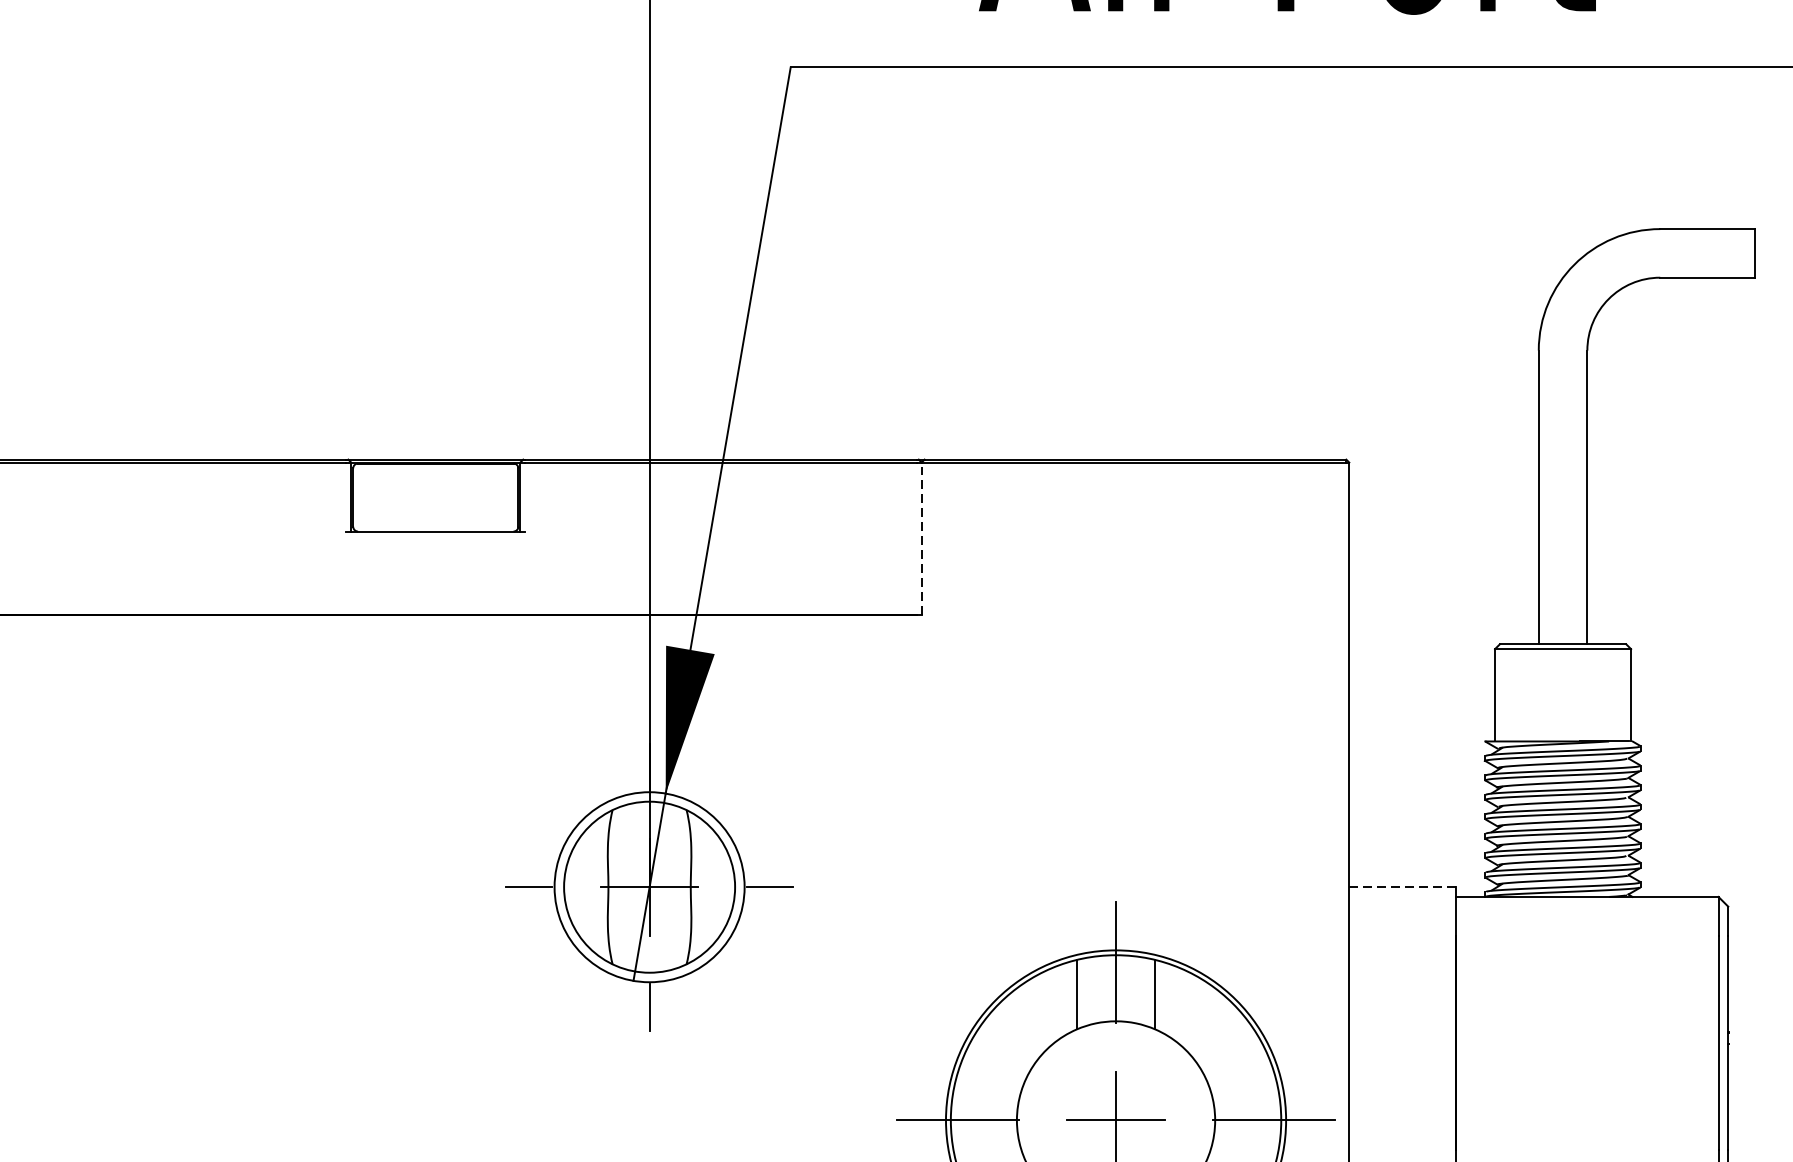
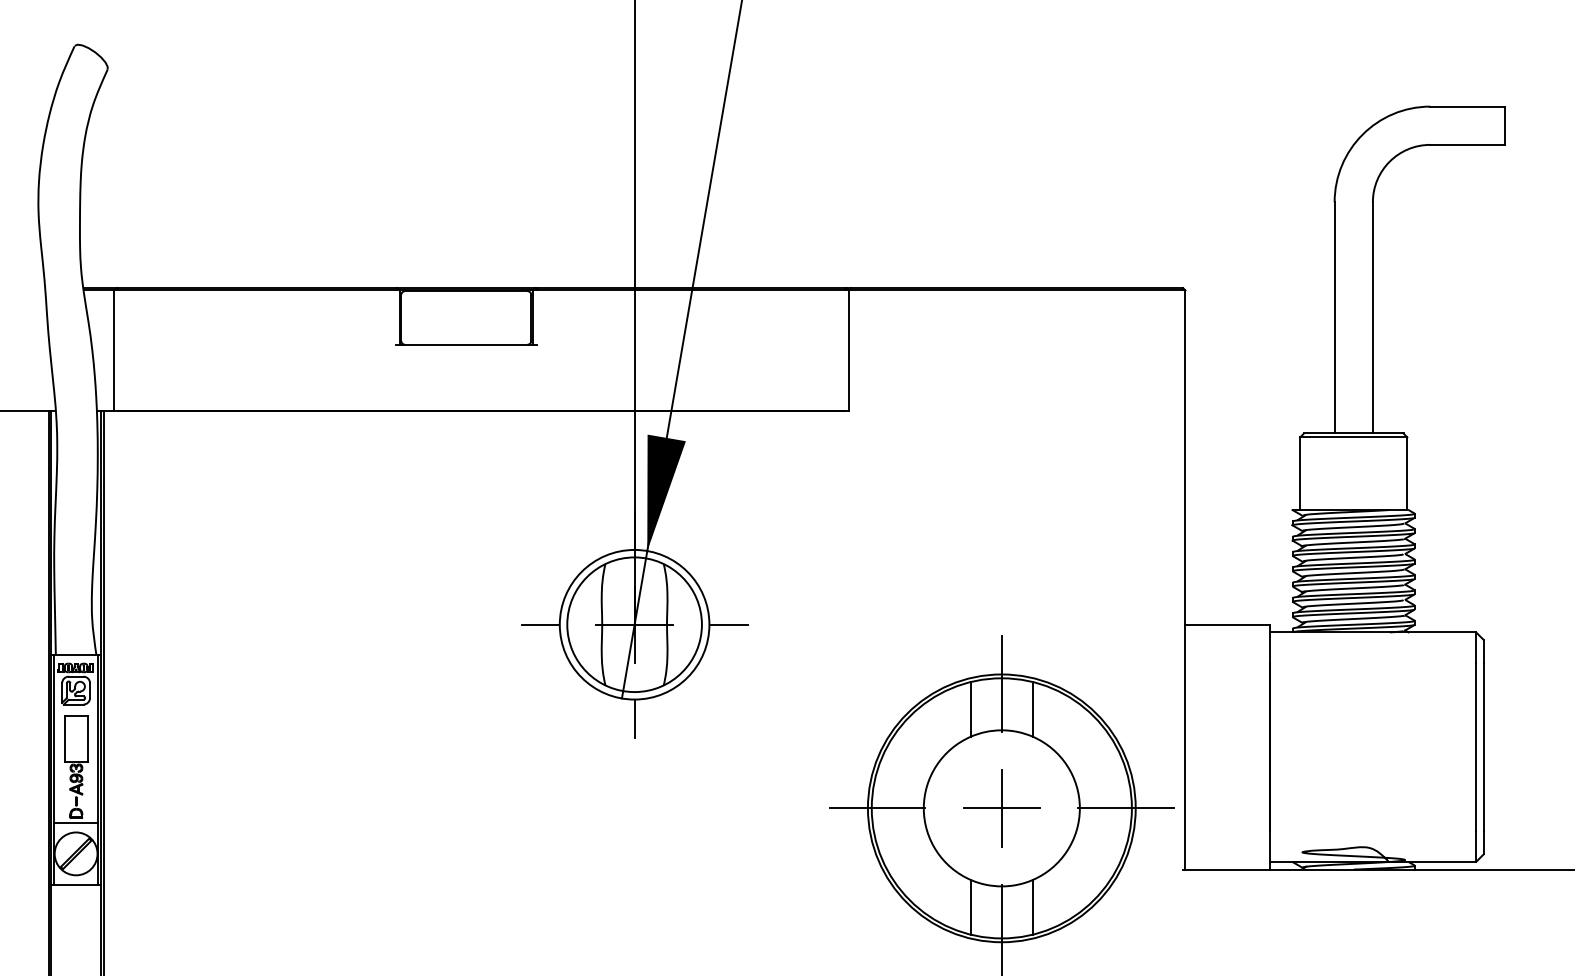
line: (921, 537) -> (848, 349), dashed -> solid
line: (1403, 886) -> (1228, 624), dashed -> solid

